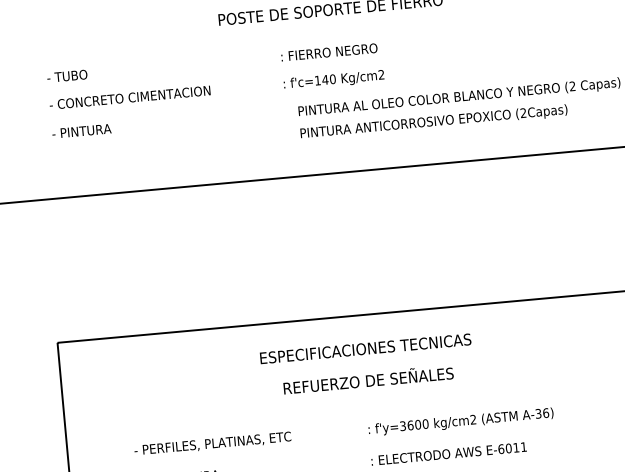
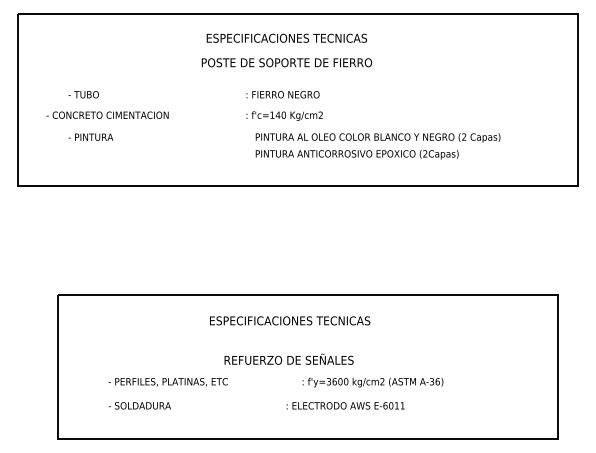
text: (129, 96) -> (107, 114), moved
text: (367, 378) -> (288, 358), moved
text: (460, 421) -> (372, 382), moved

